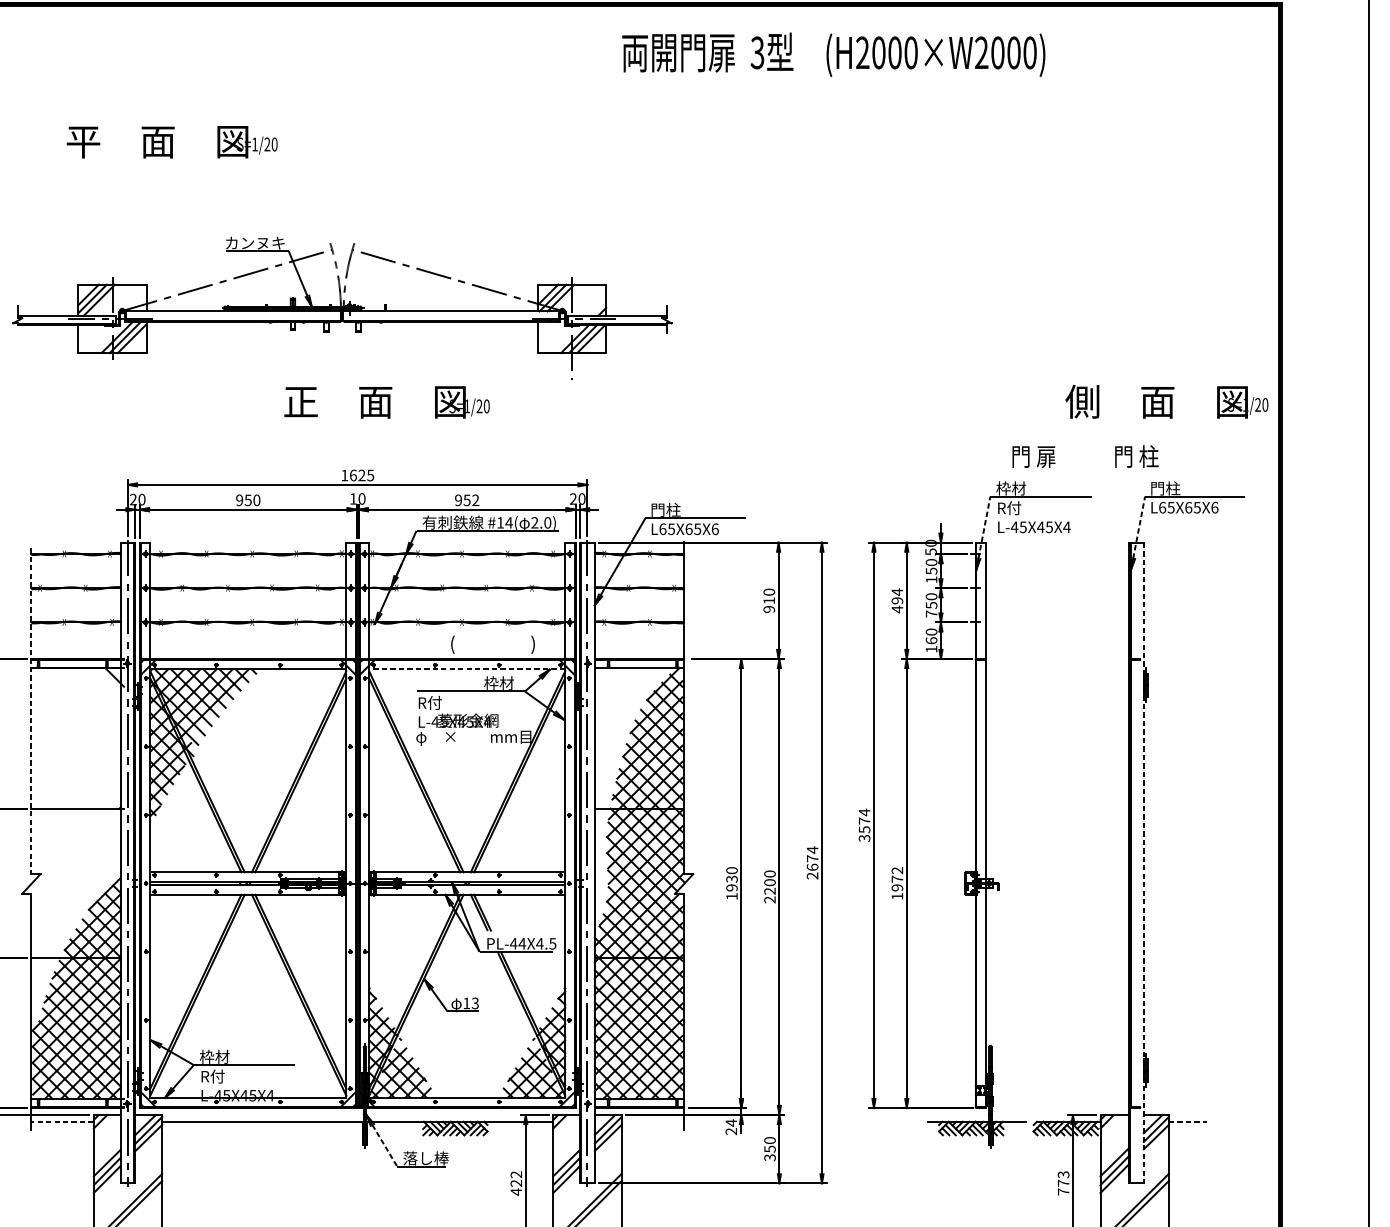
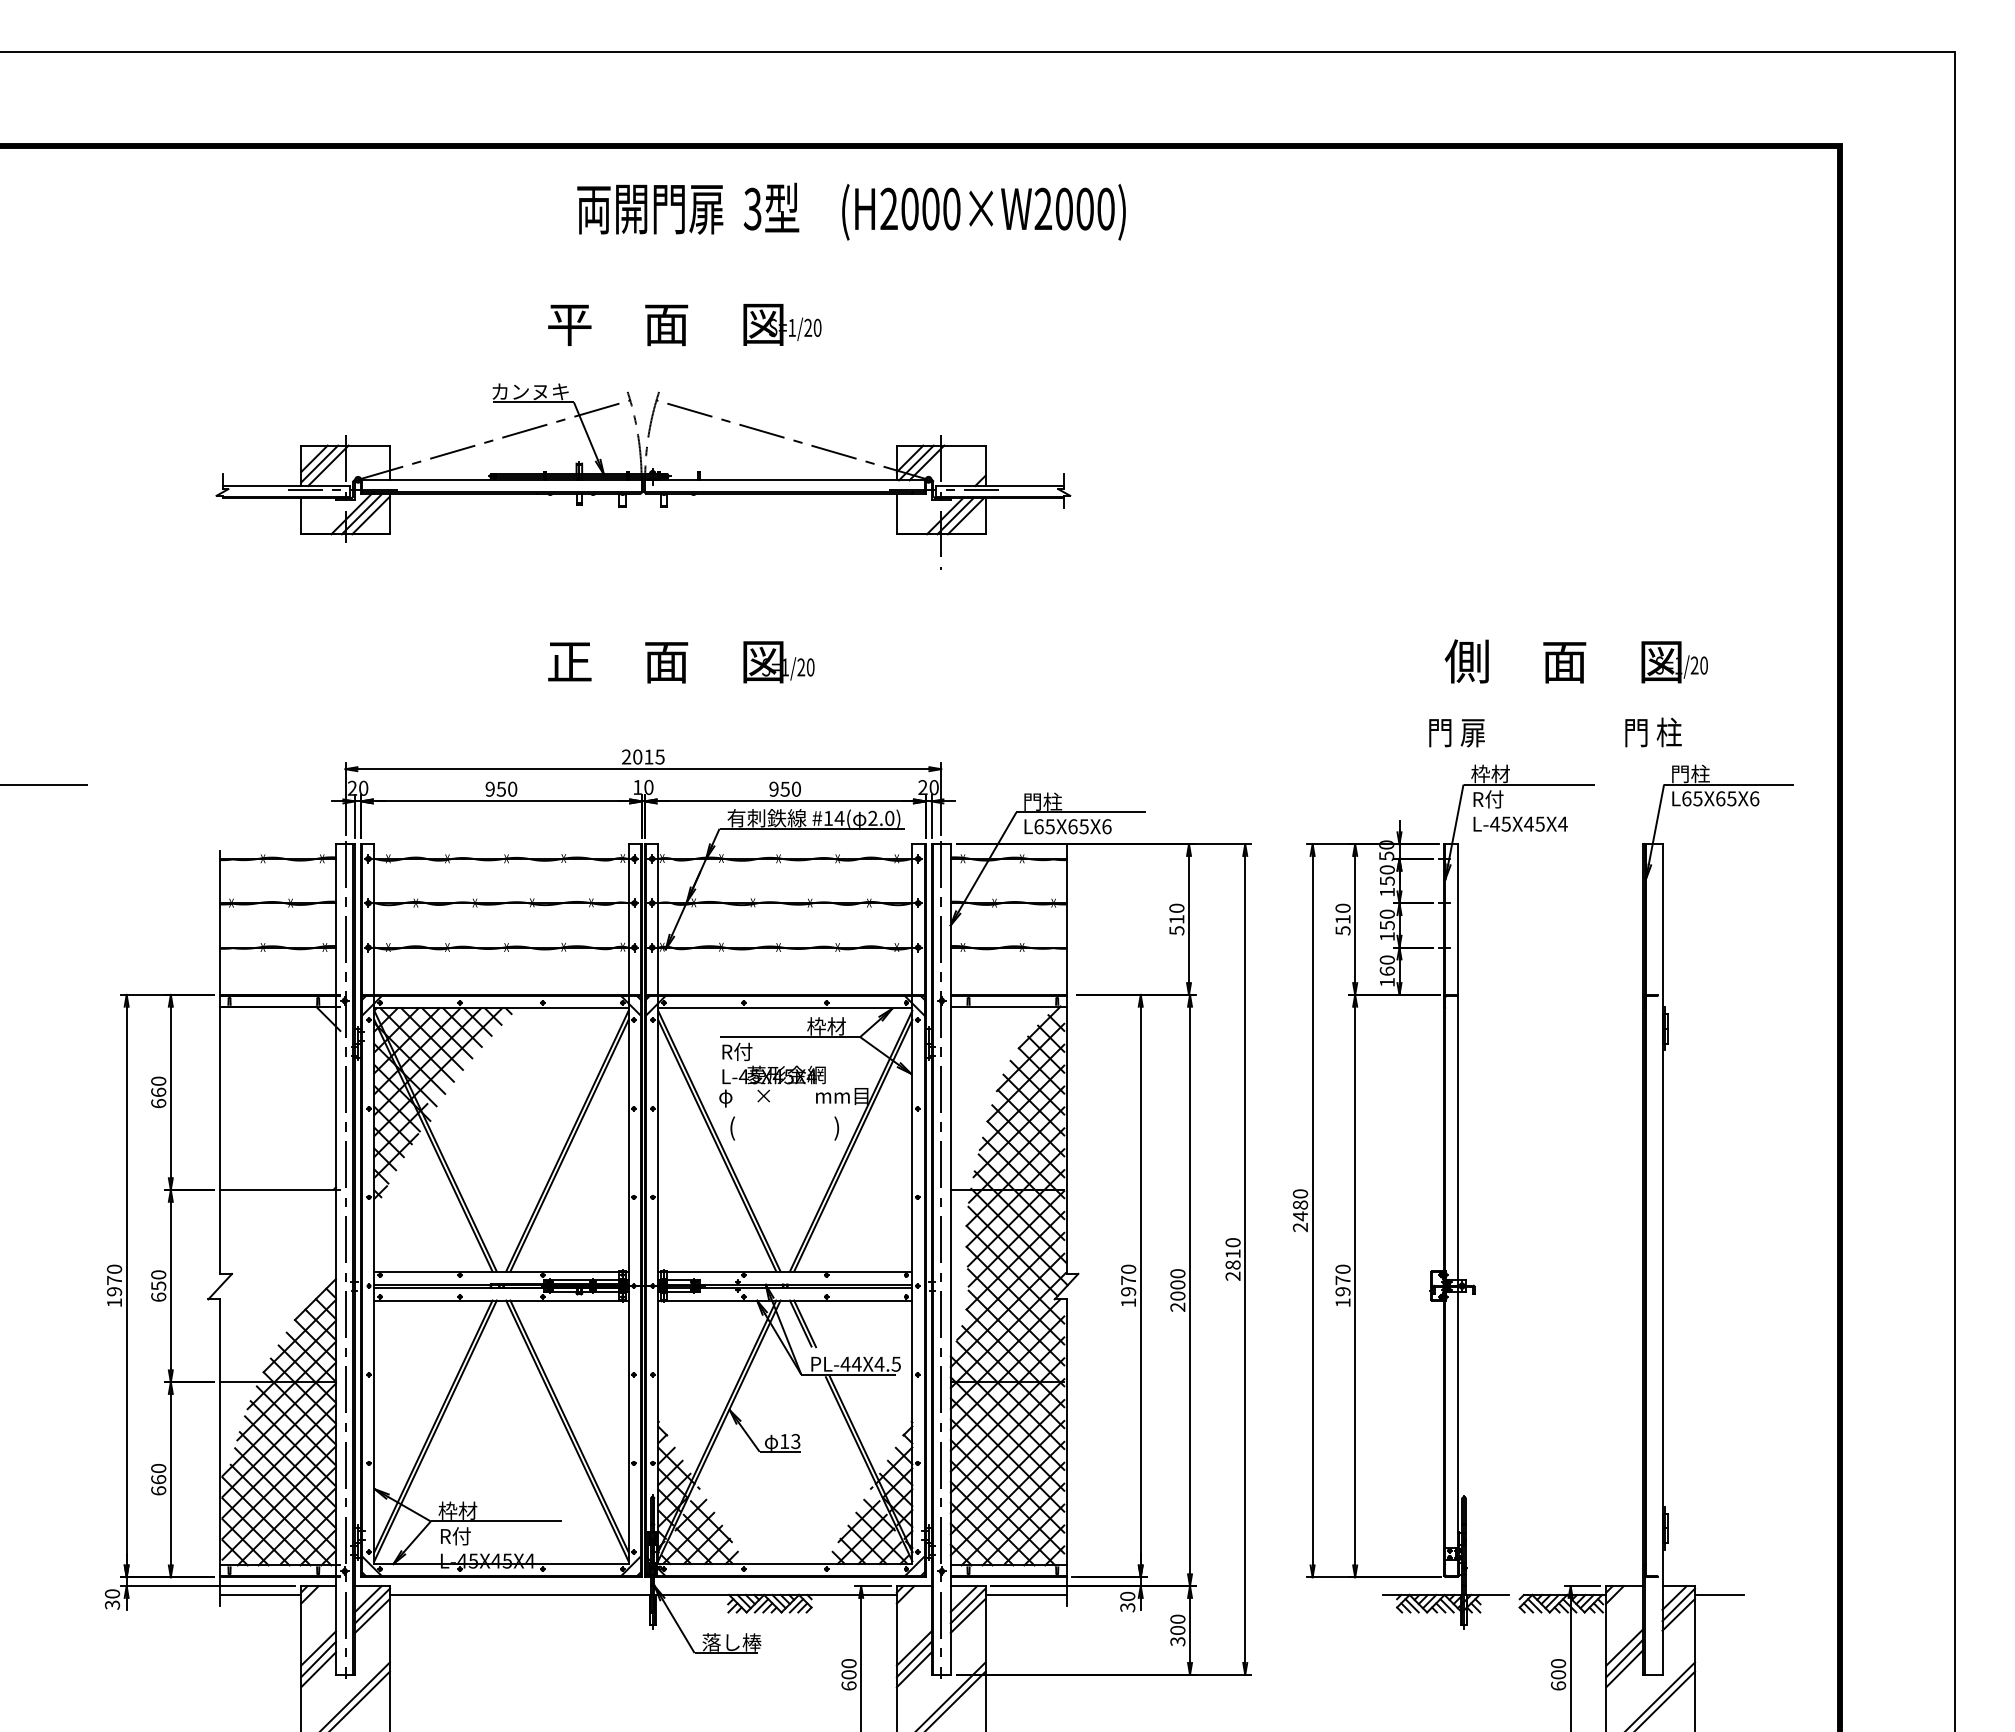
text: (833, 54) -> (851, 211), moved
text: (171, 142) -> (684, 325), moved
part: (342, 308) -> (643, 476), moved
text: (1166, 401) -> (1575, 661), moved
text: (1033, 457) -> (1456, 733), moved
text: (353, 475) -> (637, 756), 1625 -> 2015
text: (475, 499) -> (795, 788), 952 -> 950
line: (984, 527) -> (1455, 824), dashed -> solid
line: (1139, 527) -> (1656, 824), dashed -> solid
text: (896, 600) -> (1342, 919), 494 -> 510
text: (768, 609) -> (1176, 930), 910 -> 510
text: (931, 613) -> (1387, 936), 750 -> 150
text: (492, 644) -> (784, 1128), moved
line: (466, 669) -> (784, 1008), dashed -> solid
line: (31, 711) -> (220, 1063), dashed -> solid
text: (864, 825) -> (1300, 1210), 3574 -> 2480
text: (812, 858) -> (1232, 1253), 2674 -> 2810
line: (1143, 863) -> (1662, 1259), dashed -> solid
text: (896, 869) -> (1342, 1268), 1972 -> 1970
text: (731, 879) -> (1128, 1280), 1930 -> 1970
text: (769, 890) -> (1177, 1295), 2200 -> 2000
line: (62, 1121) -> (260, 1594), dashed -> solid
line: (652, 1121) -> (1025, 1594), added
line: (1187, 1121) -> (1719, 1594), dashed -> solid
text: (731, 1126) -> (1127, 1601), 24 -> 30
line: (384, 1146) -> (678, 1626), dashed -> solid
text: (769, 1149) -> (1177, 1630), 350 -> 300
text: (515, 1183) -> (848, 1675), 422 -> 600
text: (1063, 1183) -> (1558, 1674), 773 -> 600

